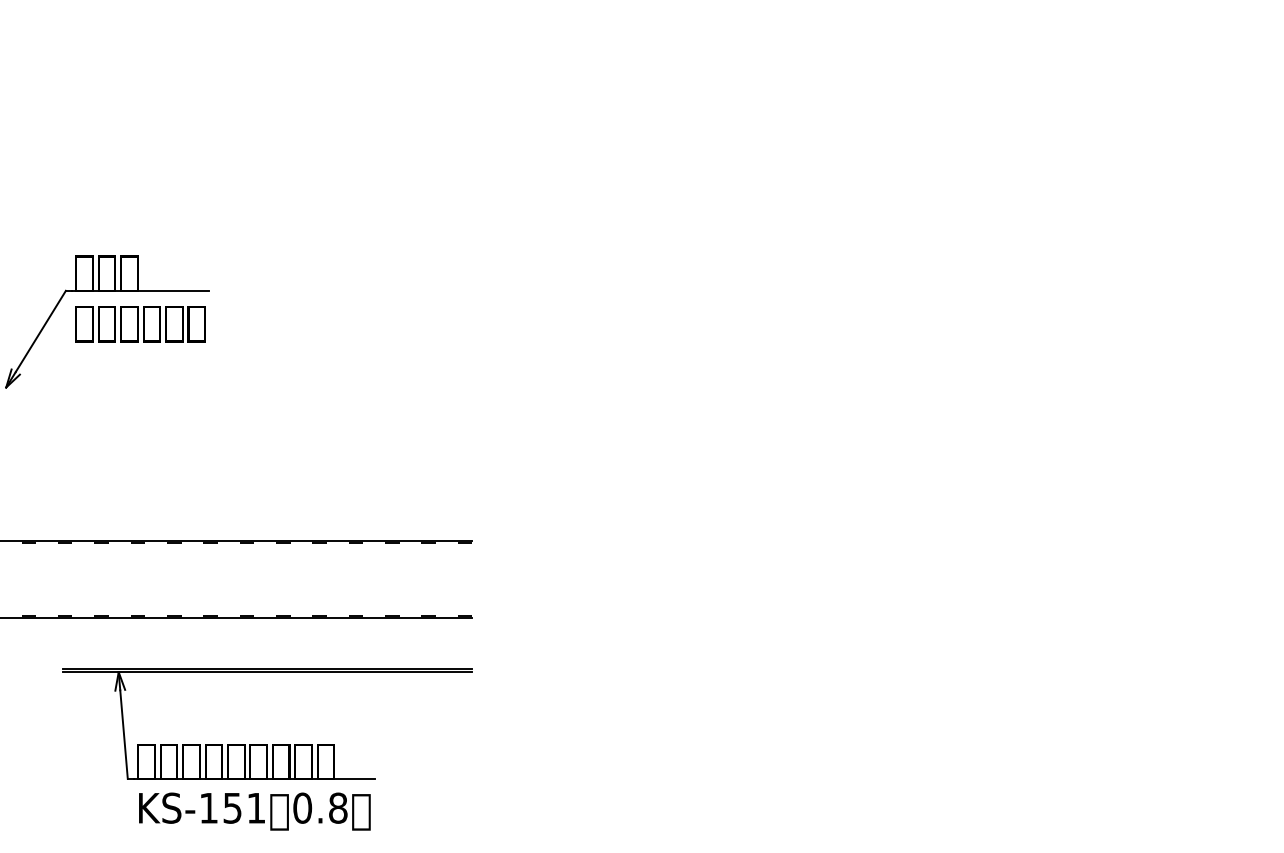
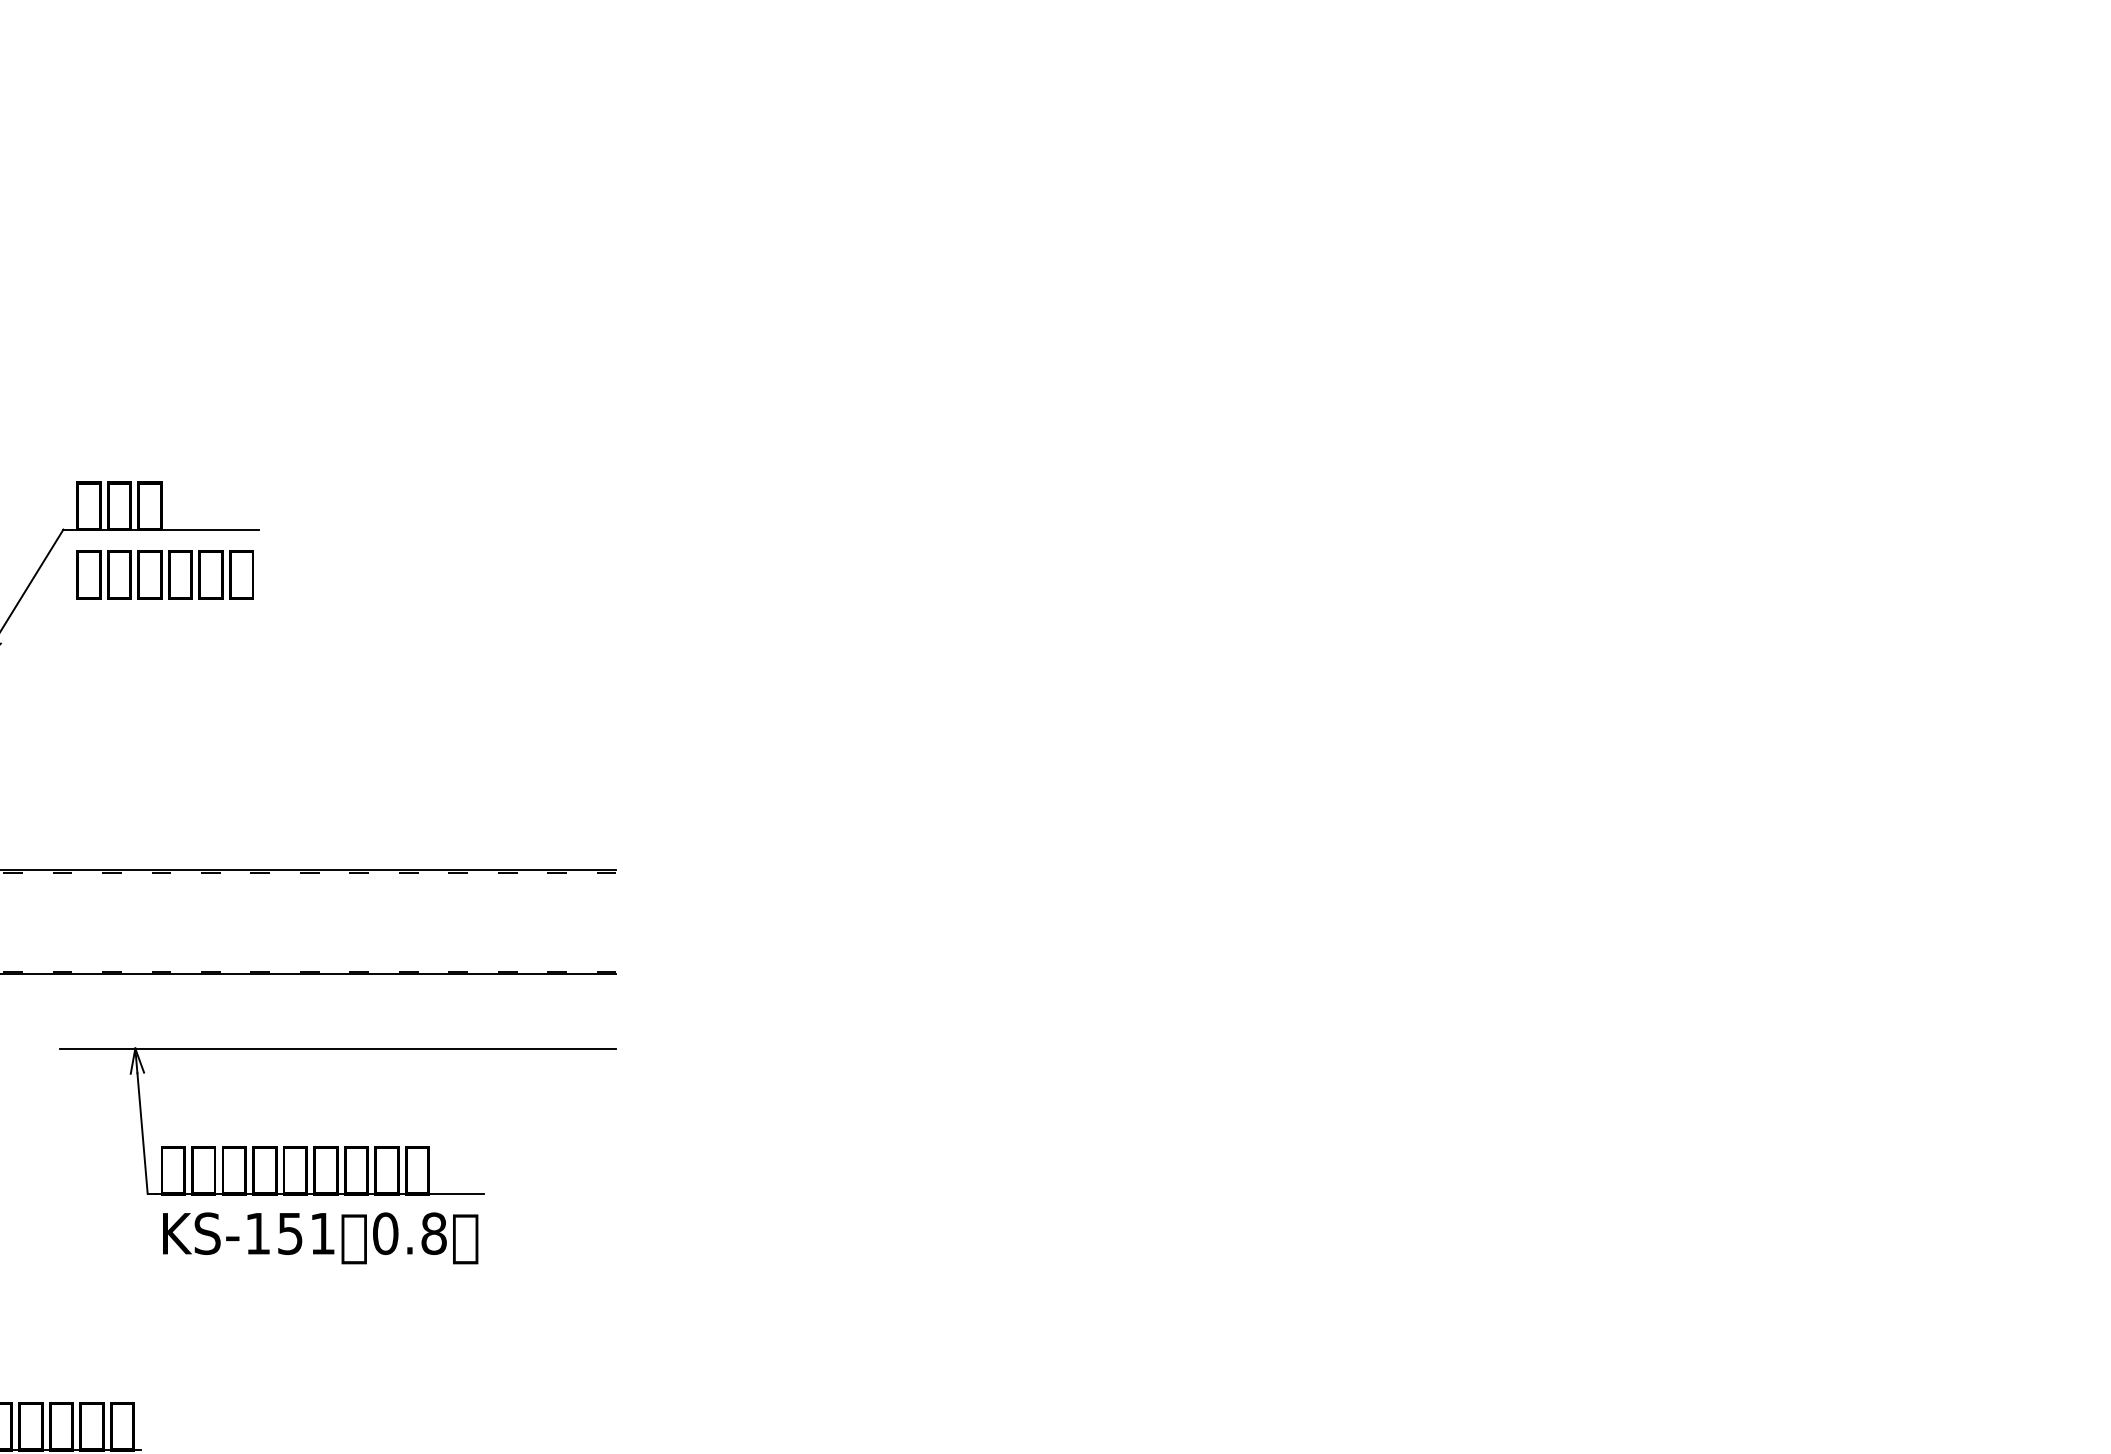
line: (267, 669) -> (337, 1044), removed

